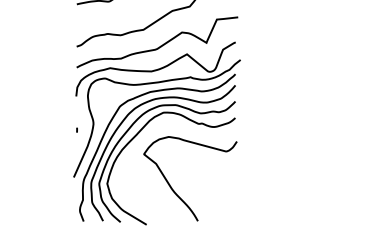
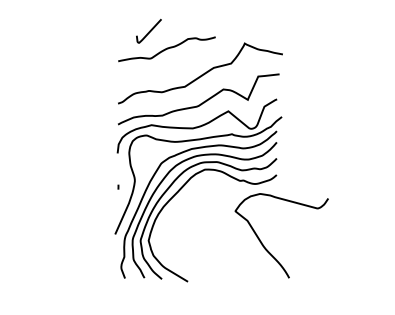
curve: (173, 188) -> (264, 245), moved

